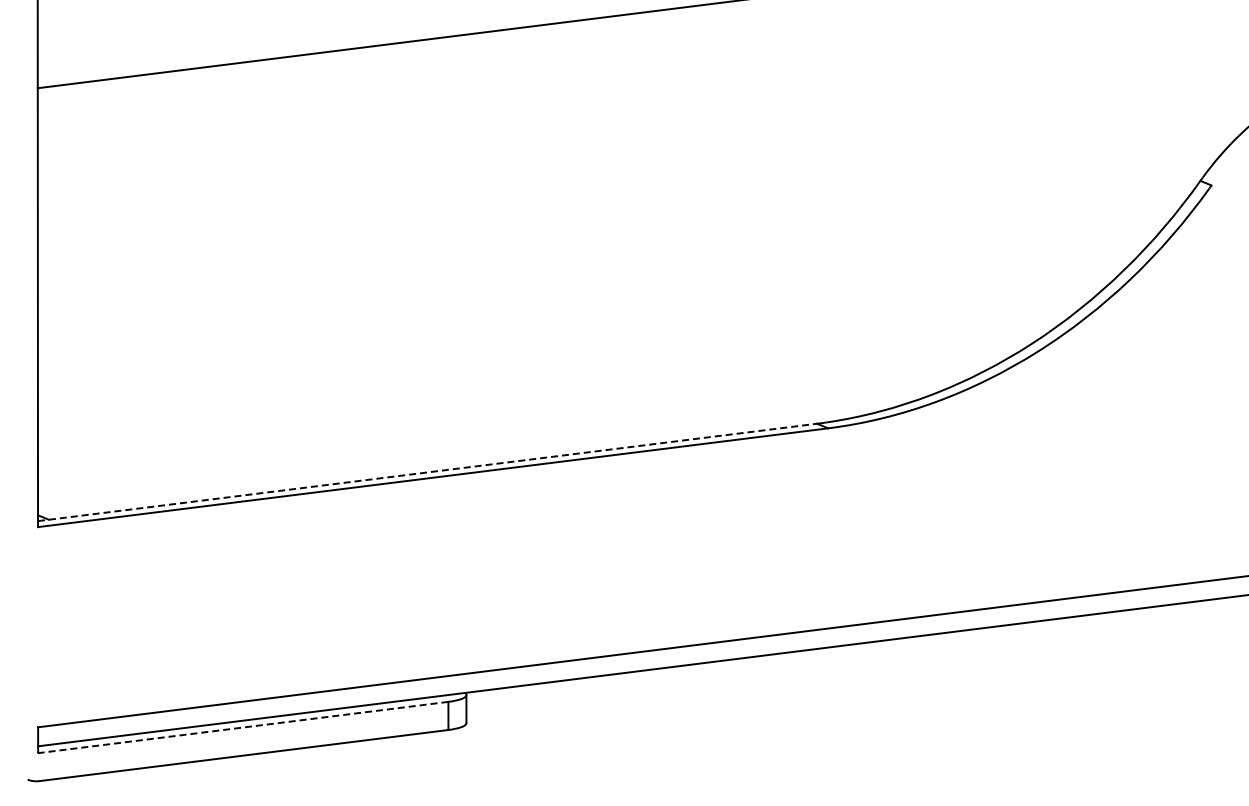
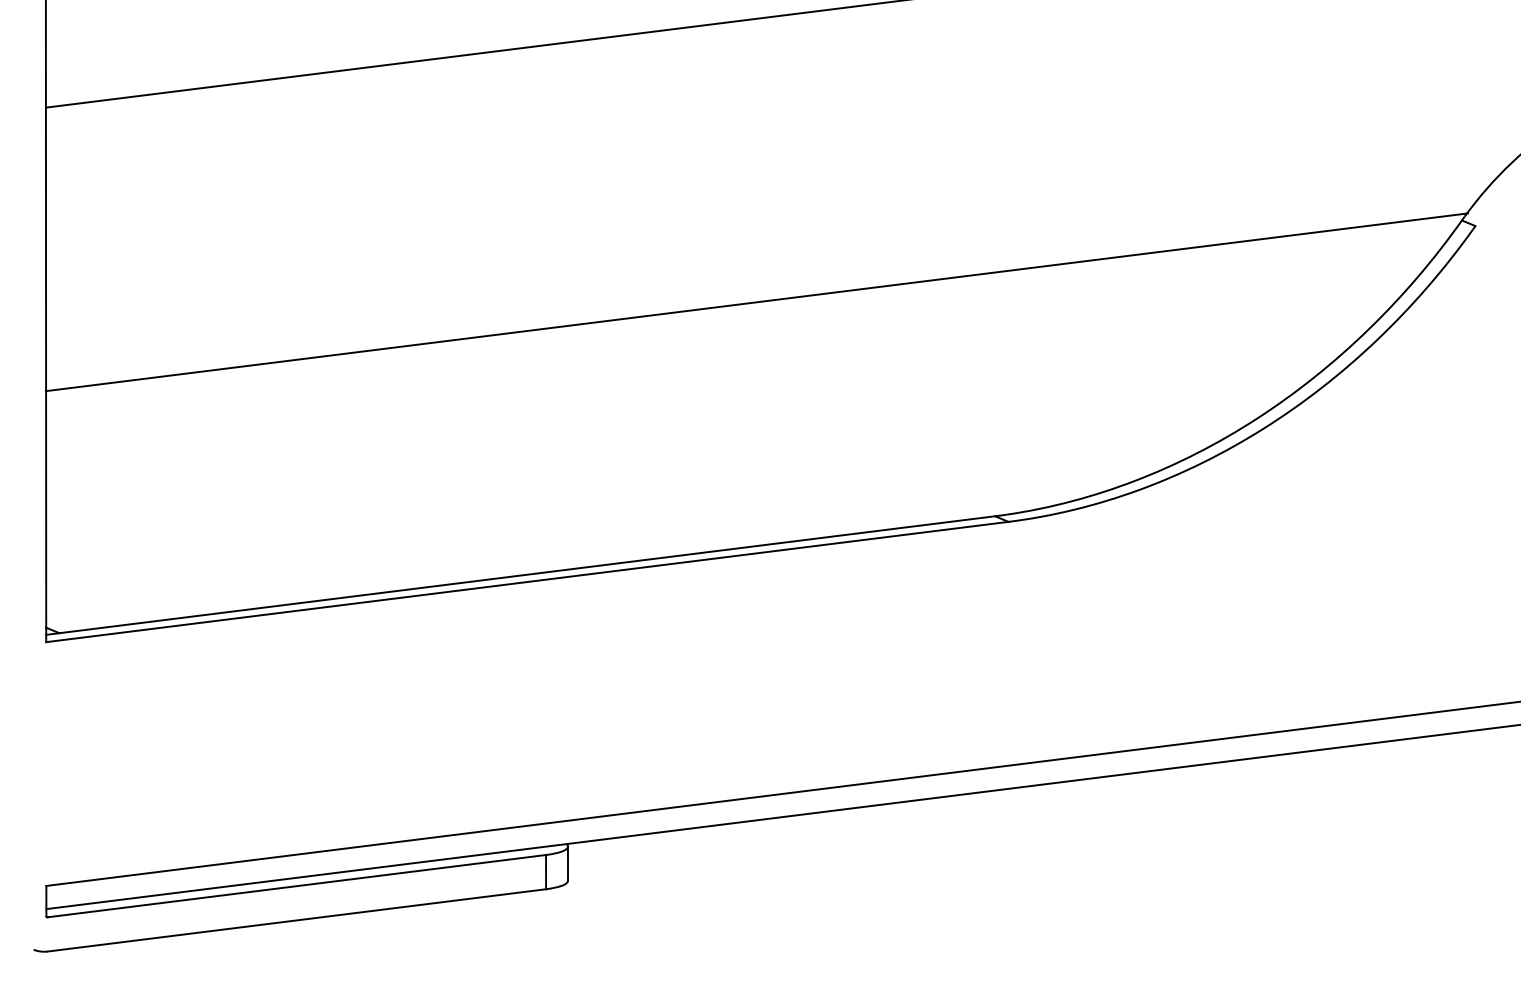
line: (621, 248) -> (756, 302), added
line: (427, 472) -> (520, 575), dashed -> solid
line: (243, 727) -> (296, 886), dashed -> solid

